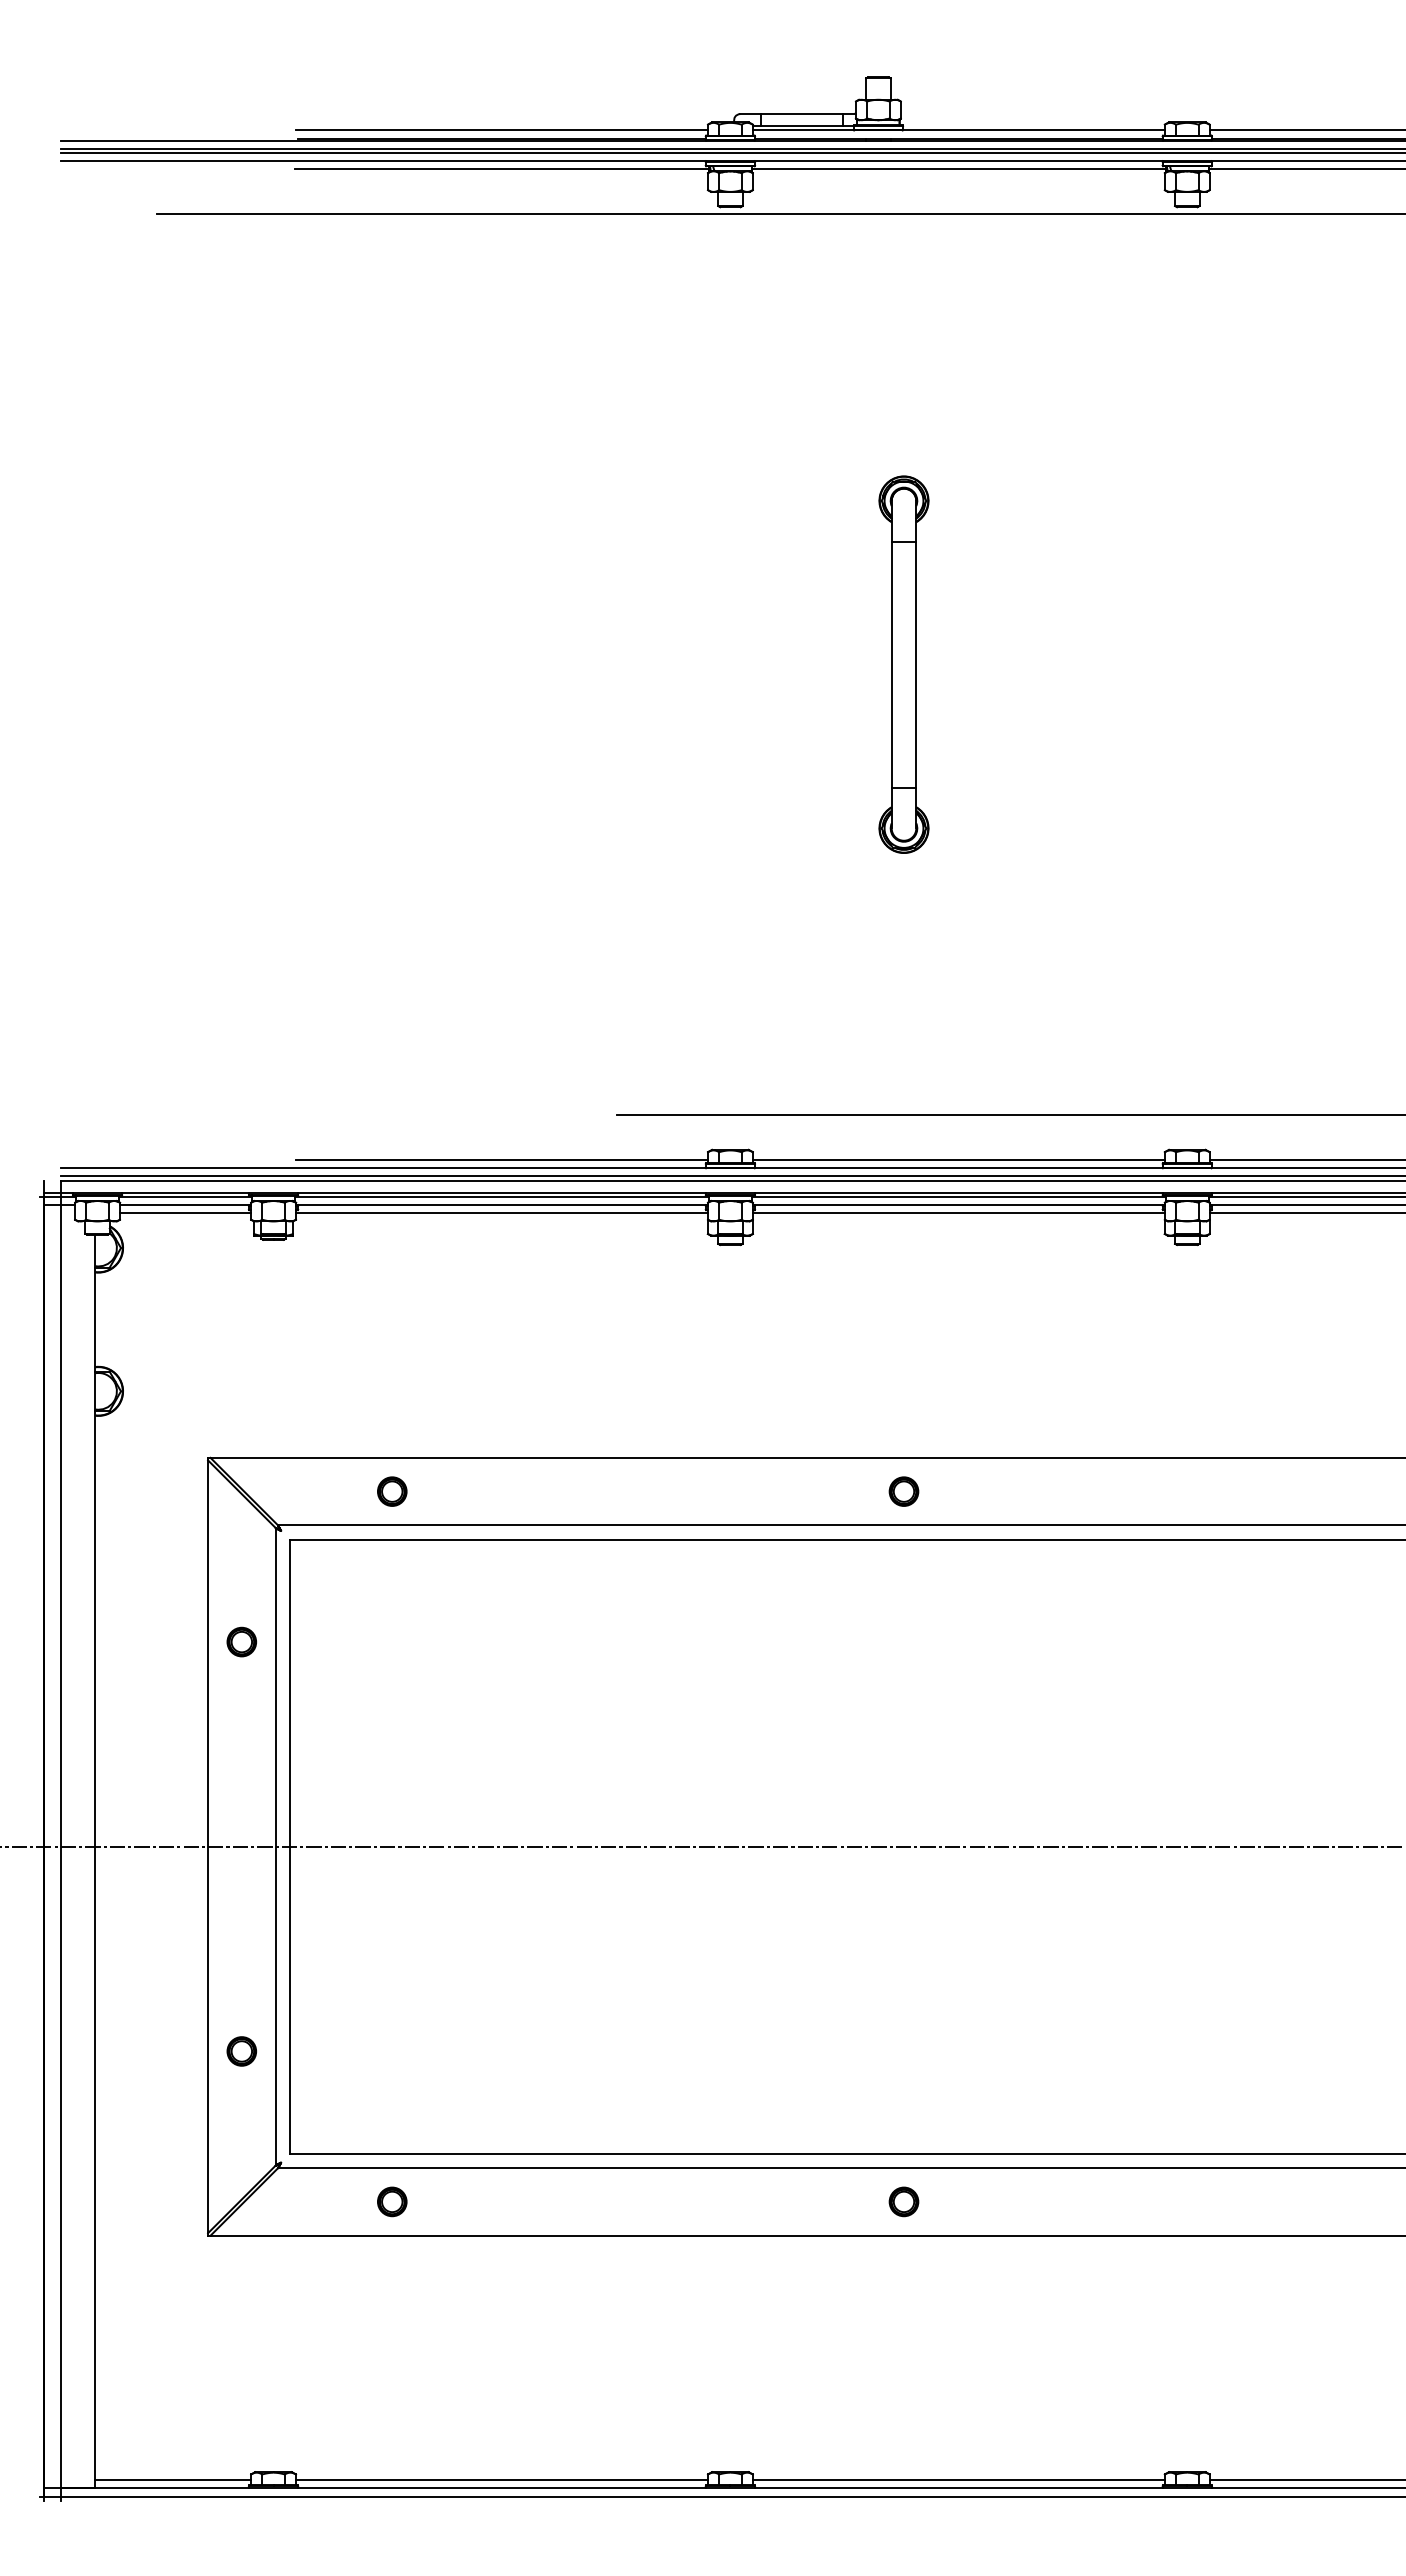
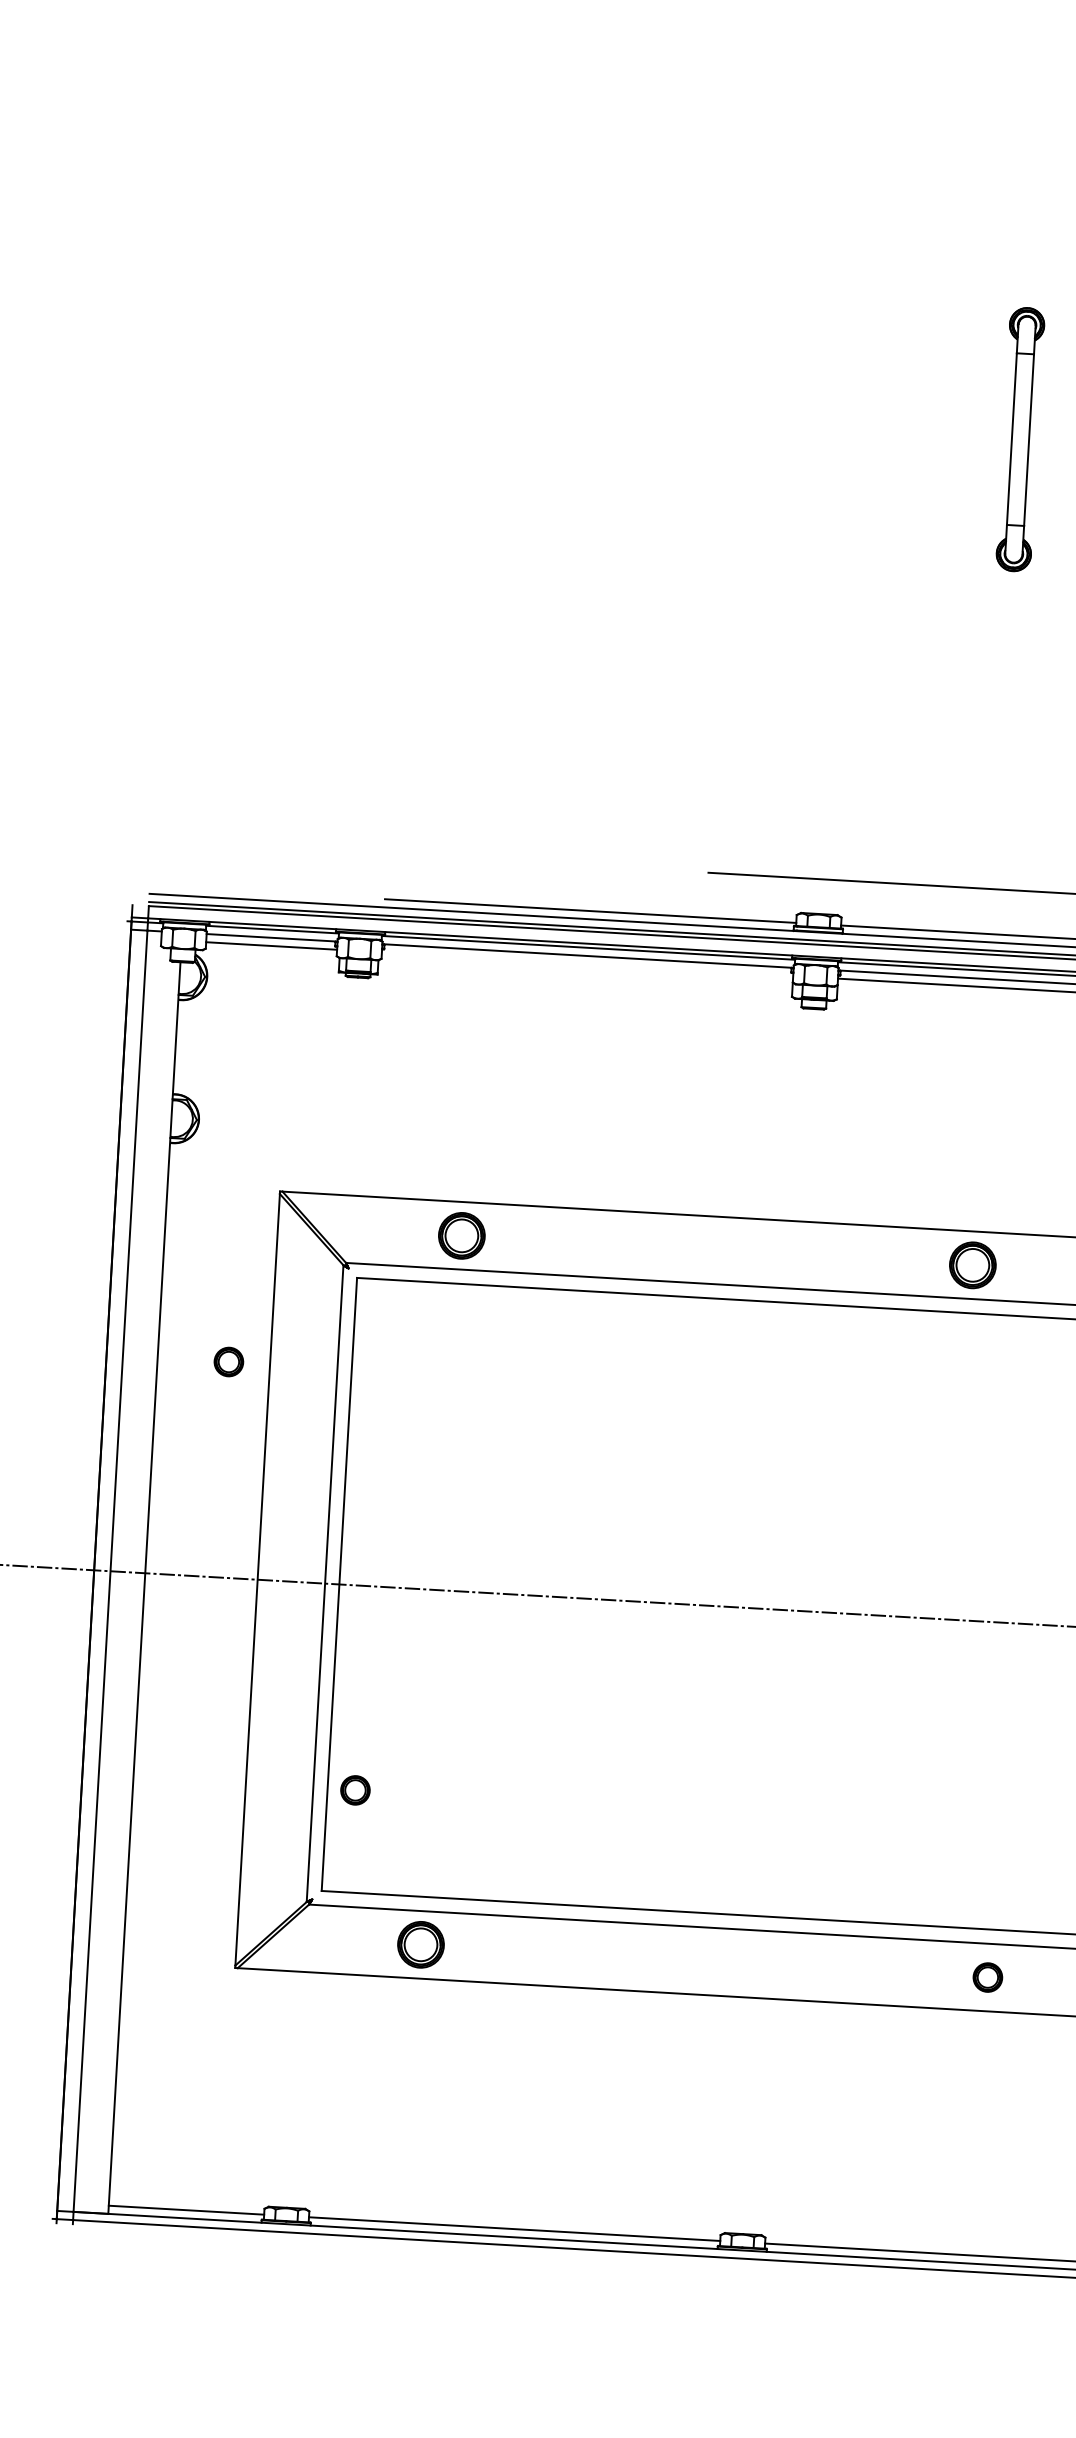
part: (903, 664) -> (1019, 439), size x0.7
line: (501, 1213) -> (587, 964), removed
part: (392, 1491) -> (462, 1235), size x1.6
part: (903, 1491) -> (972, 1265), size x1.6
part: (241, 1641) -> (228, 1361), moved
part: (241, 2051) -> (355, 1790), moved
part: (392, 2201) -> (421, 1944), size x1.6
part: (903, 2201) -> (987, 1977), moved

